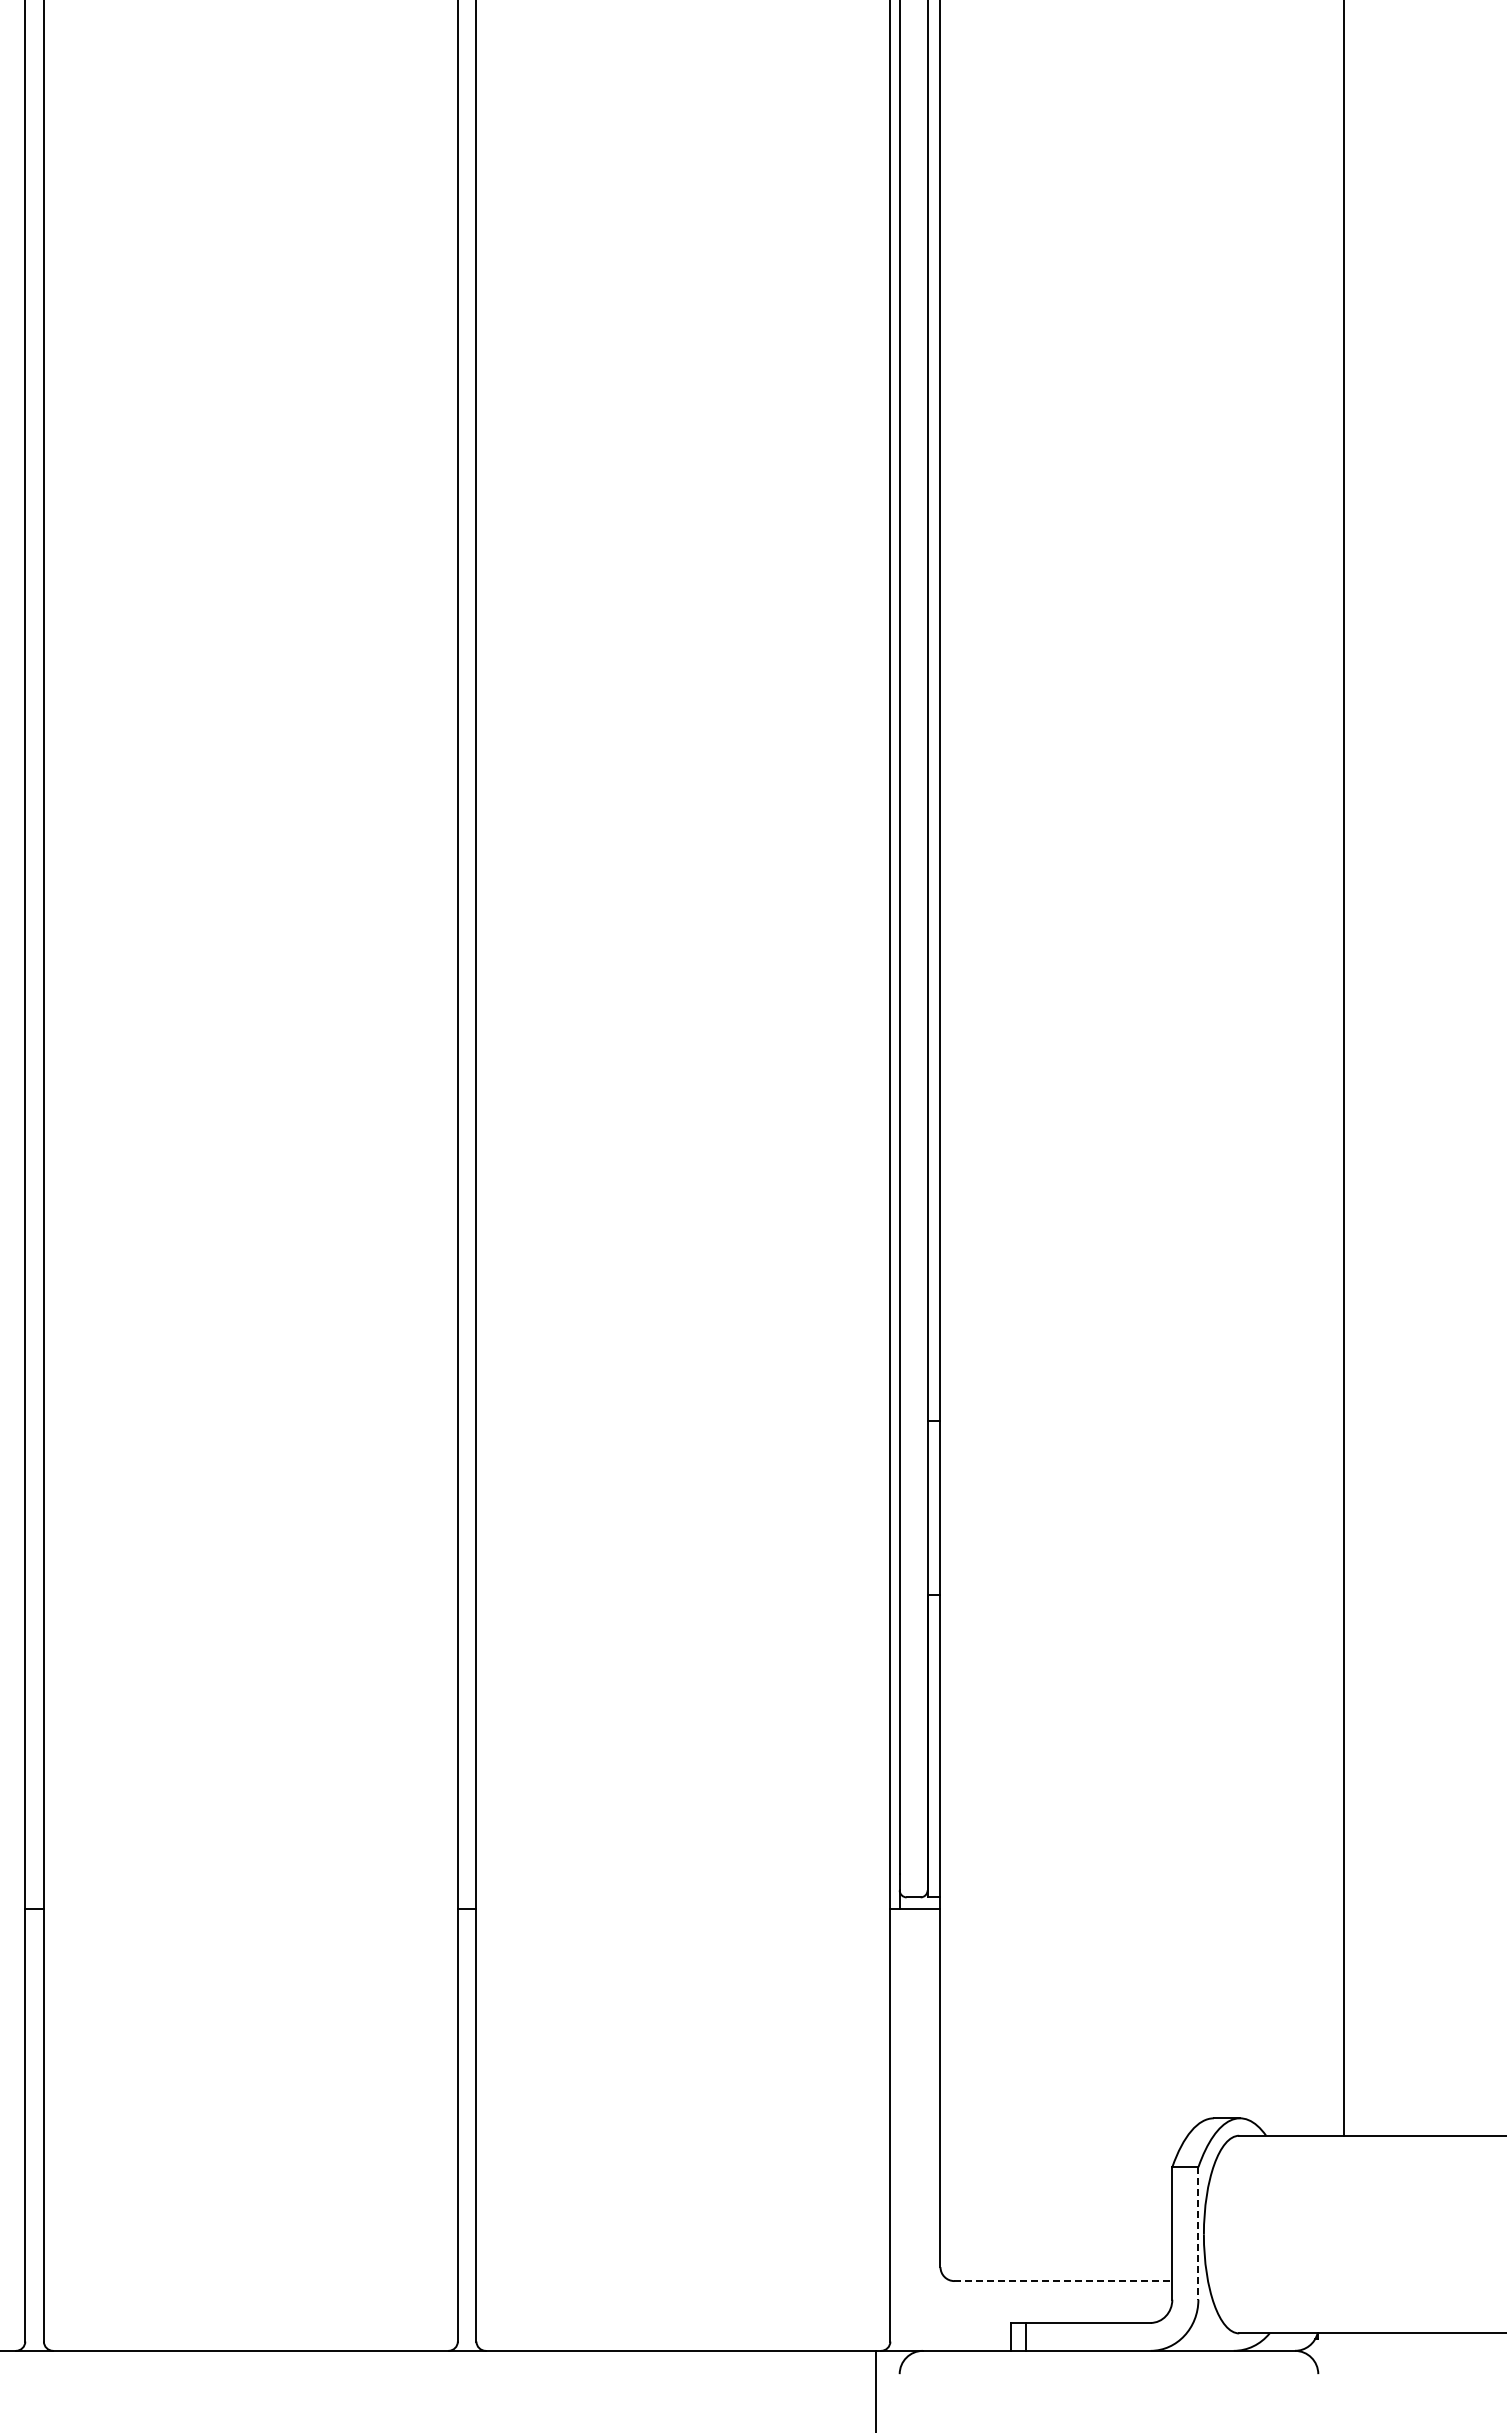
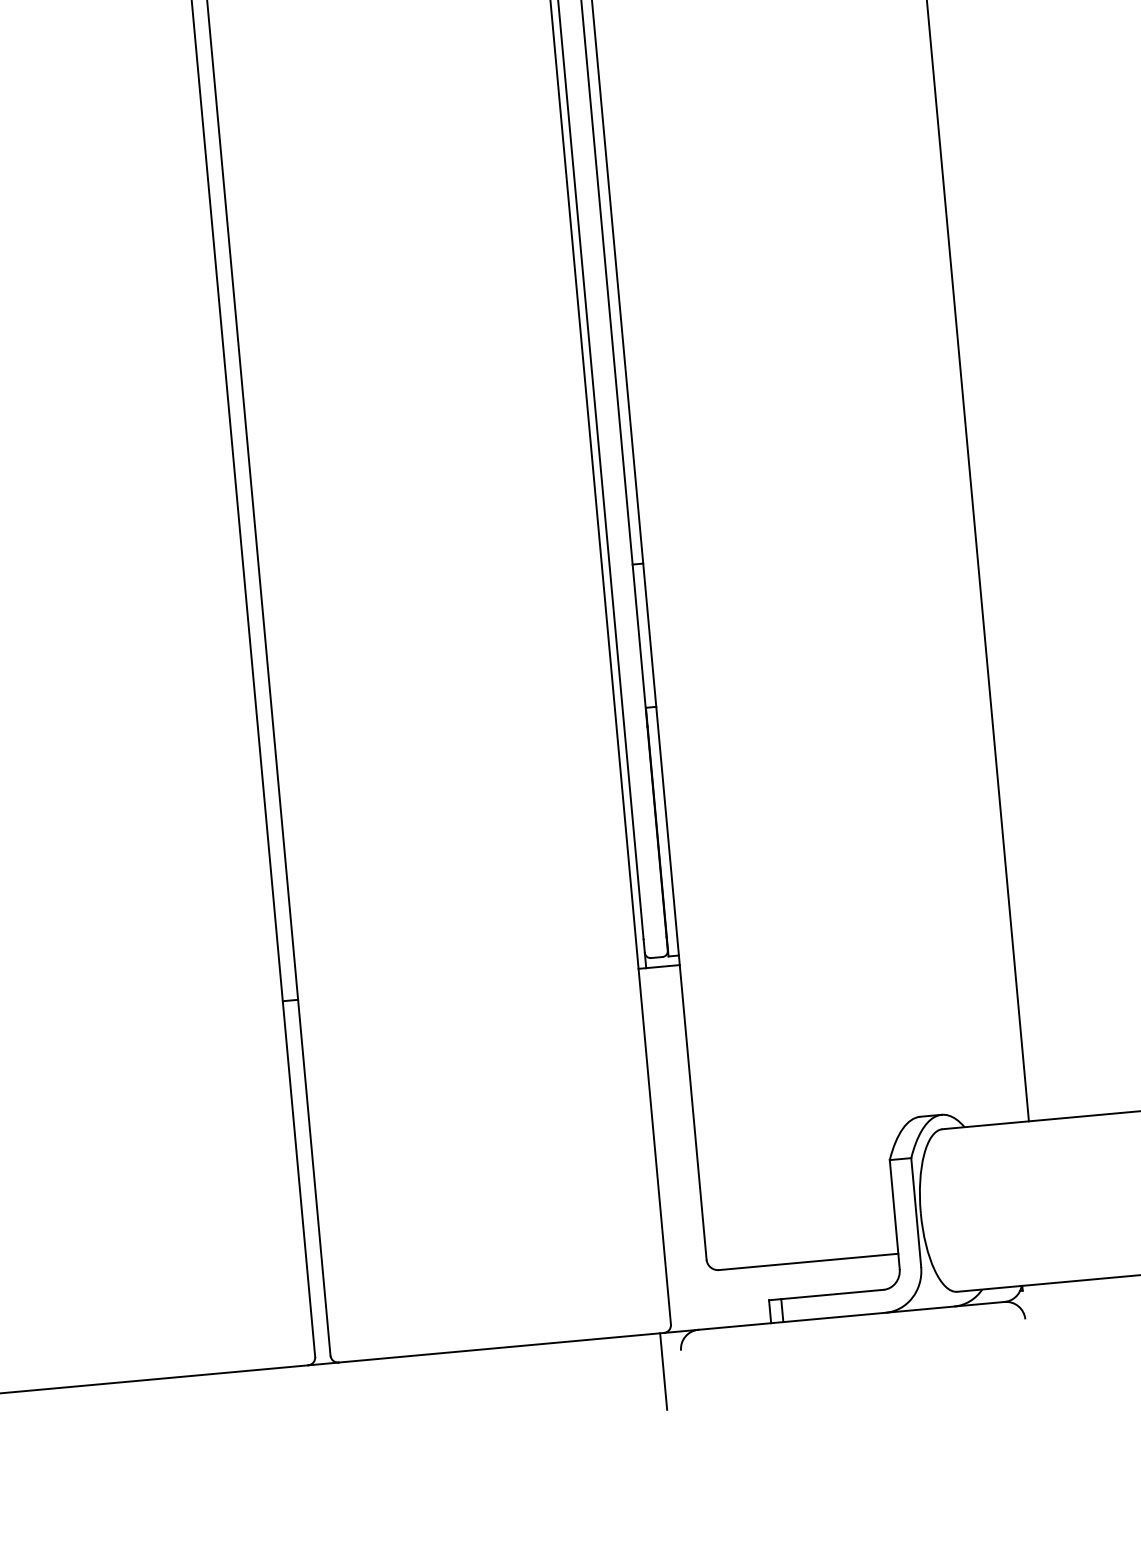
line: (1198, 2233) -> (916, 1212), dashed -> solid
line: (1063, 2281) -> (808, 1262), dashed -> solid

